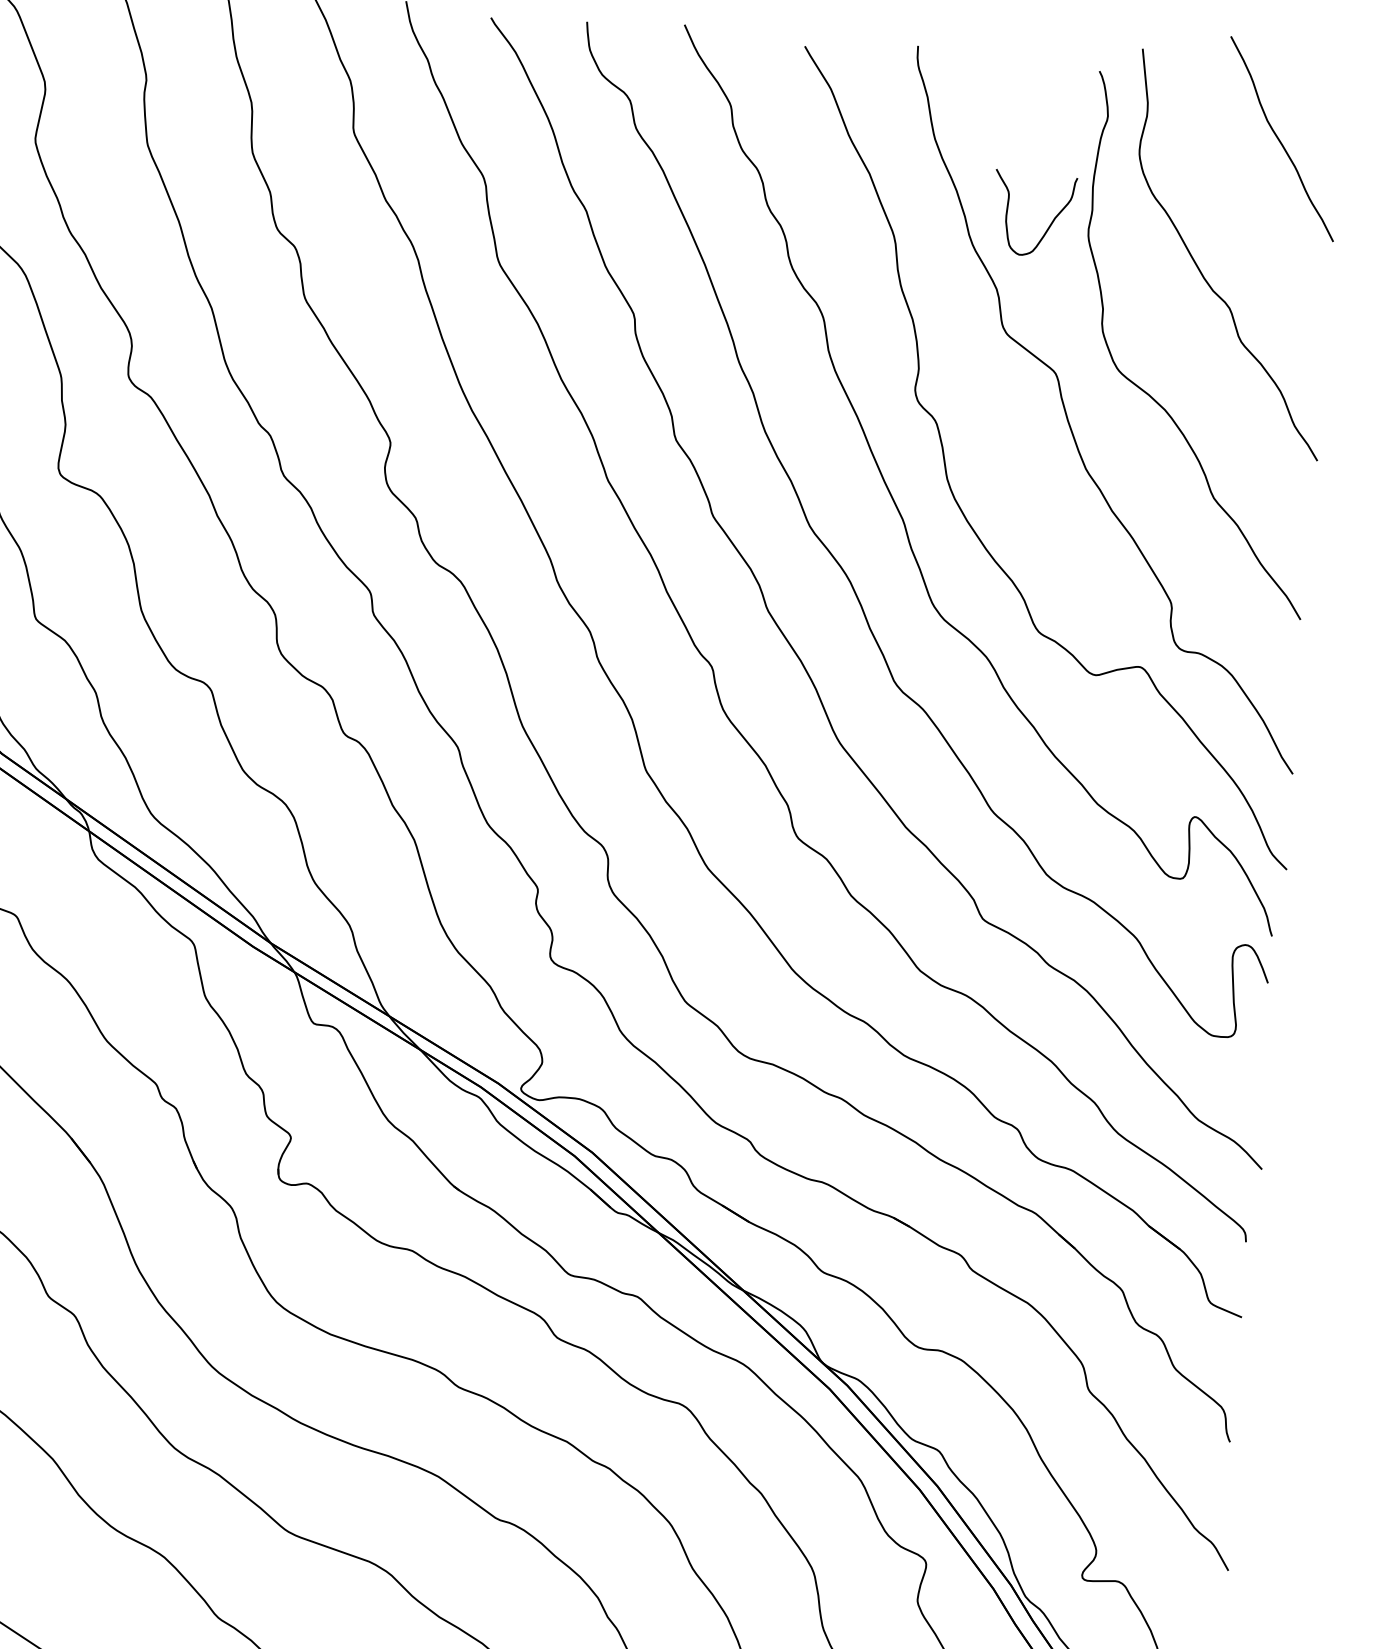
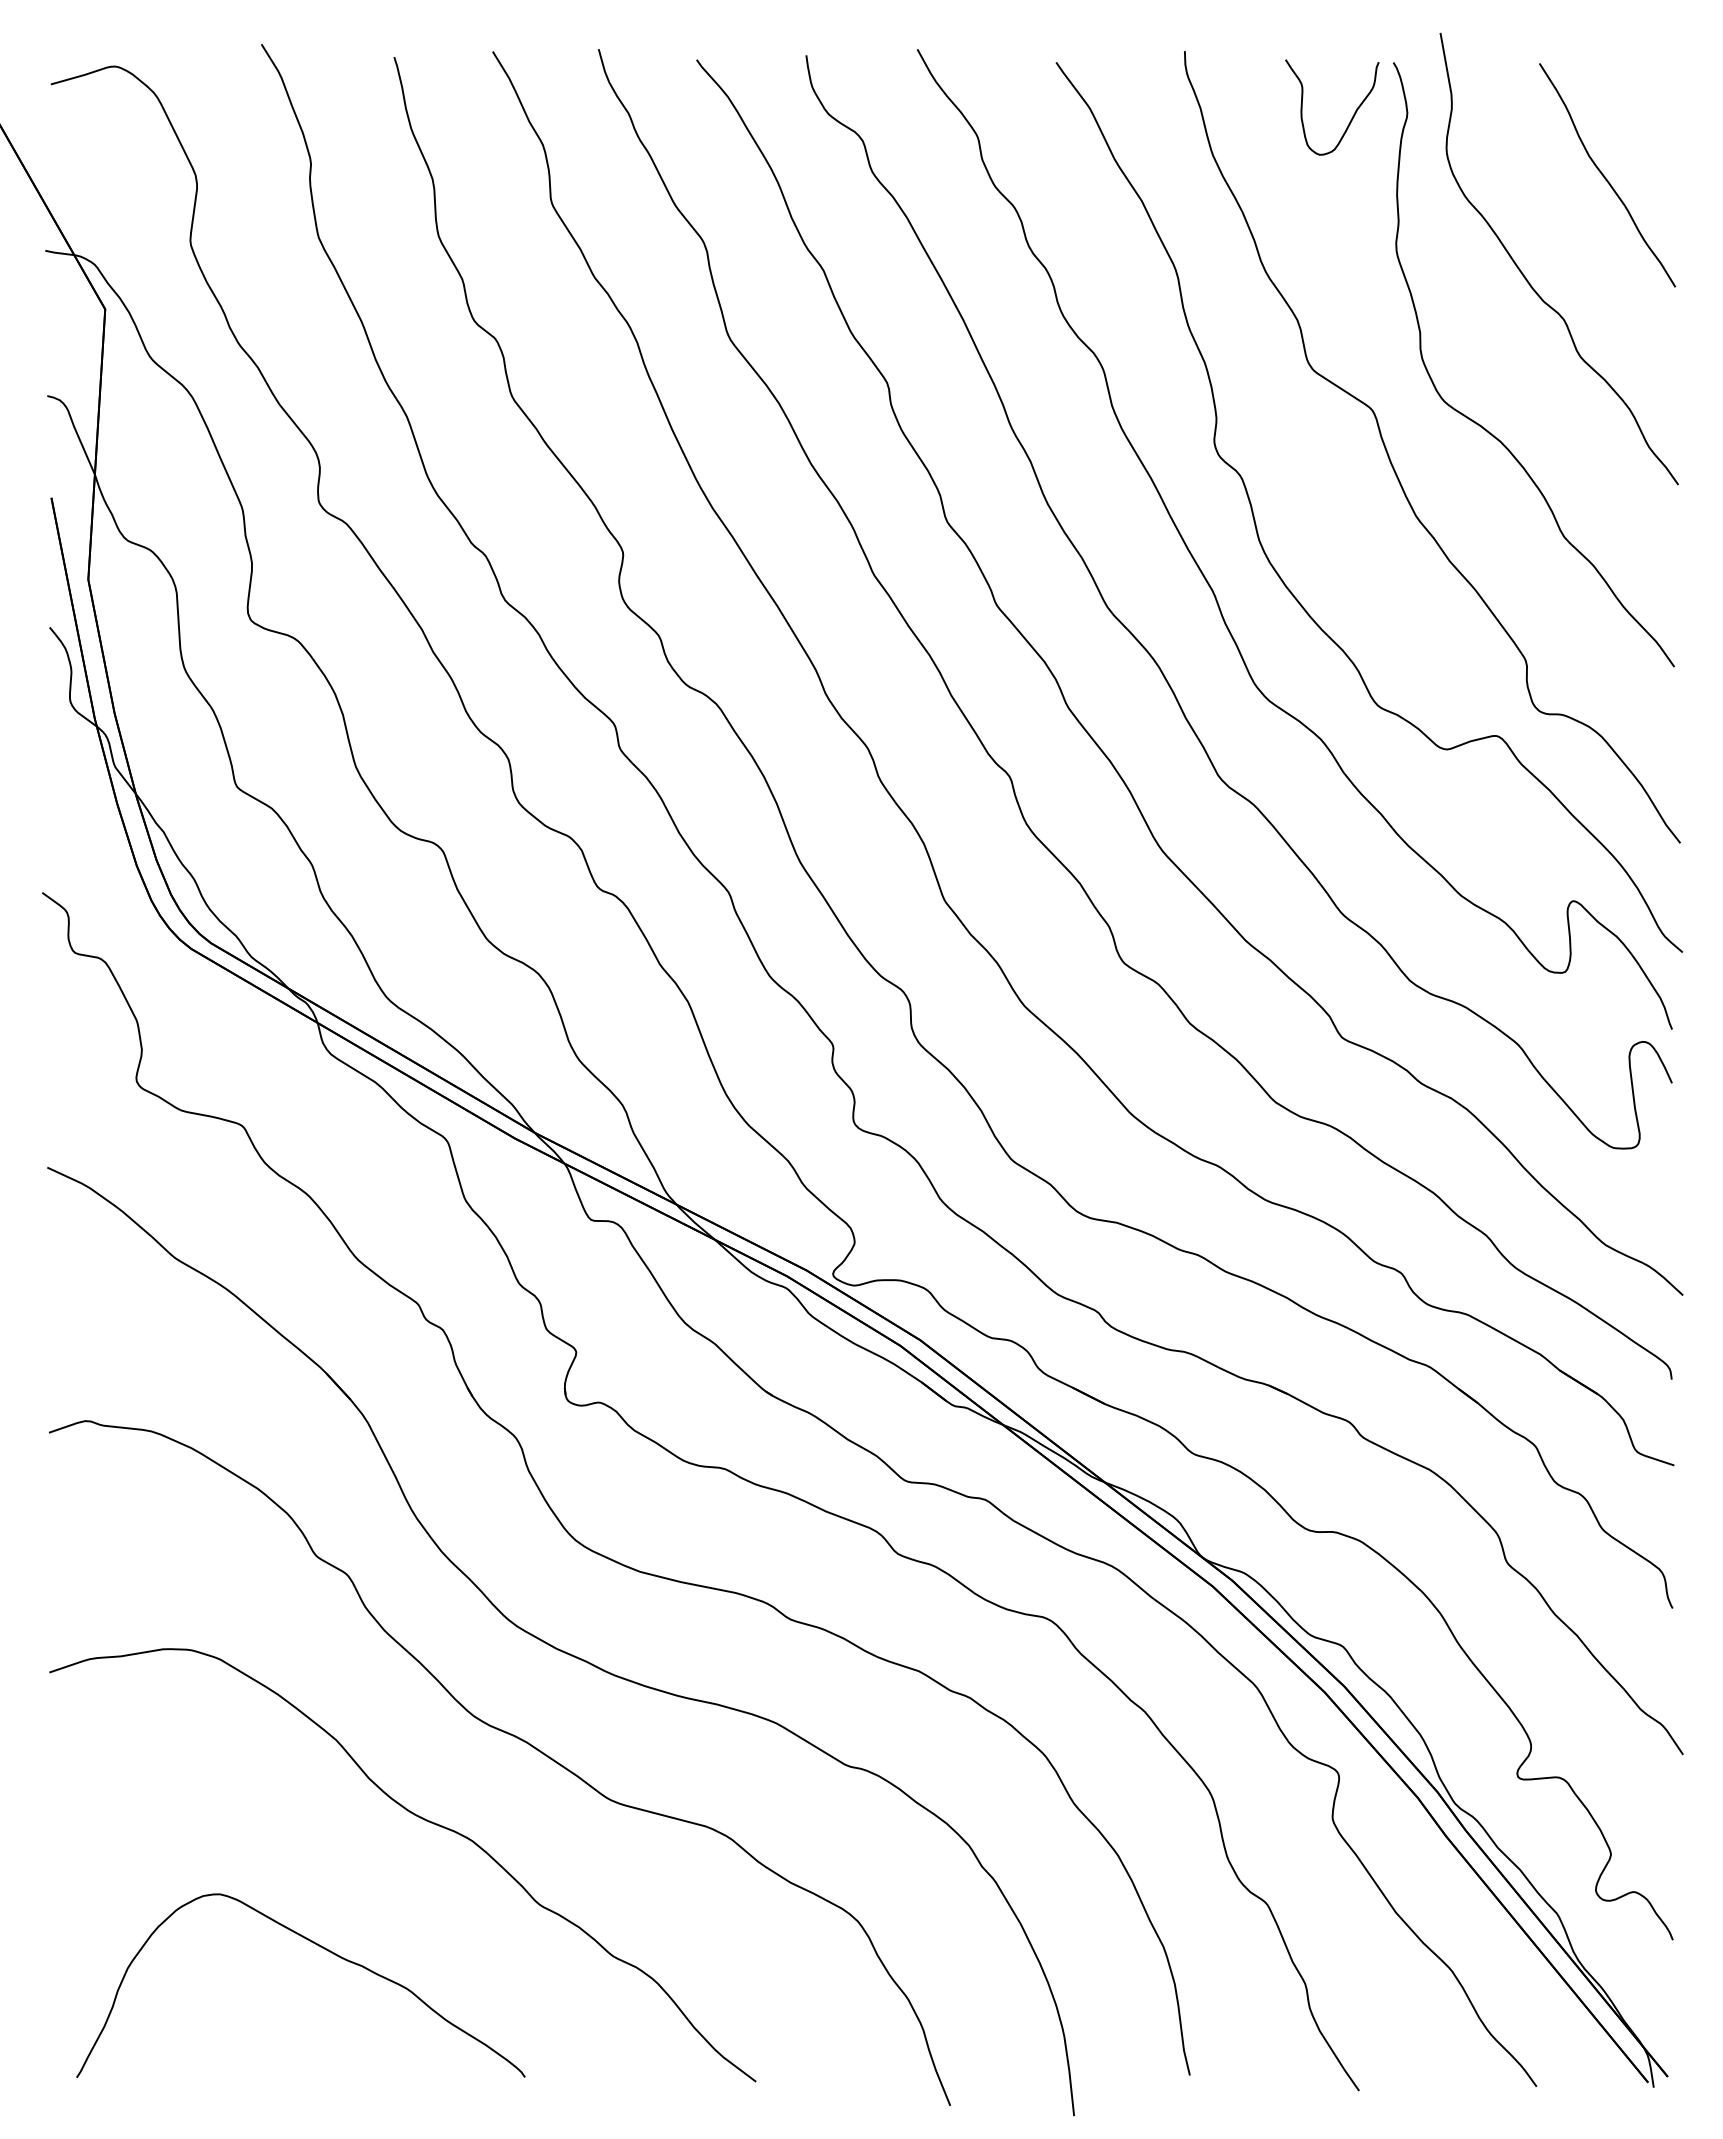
curve: (1280, 139) -> (1605, 176), moved
curve: (1050, 223) -> (1352, 116), moved

